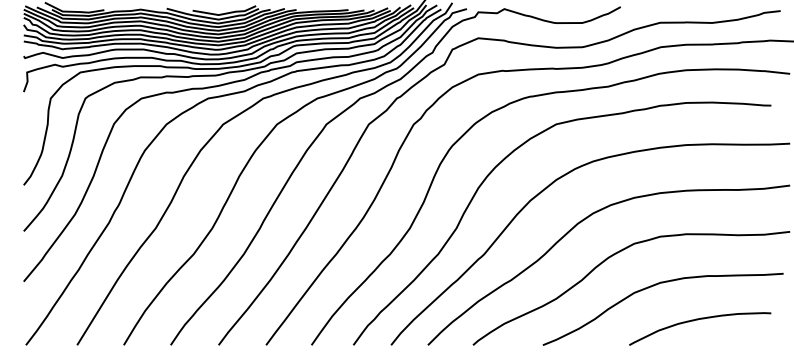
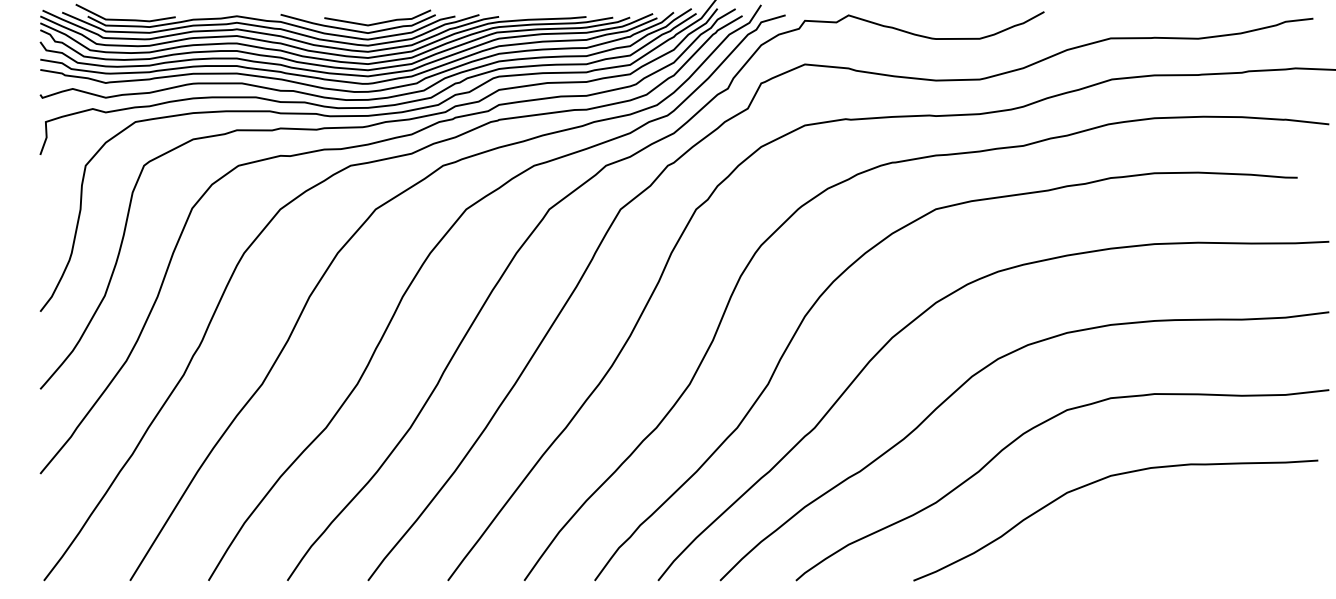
curve: (698, 320) -> (1175, 539), removed

